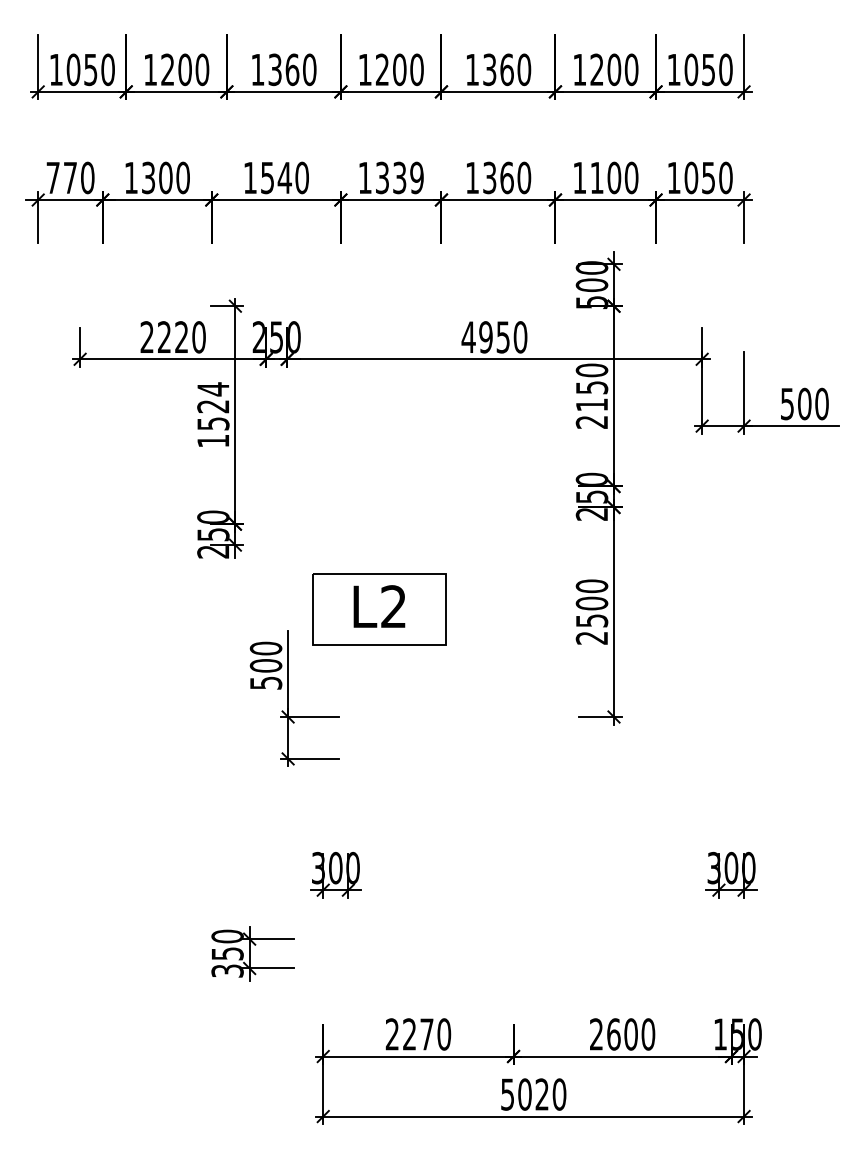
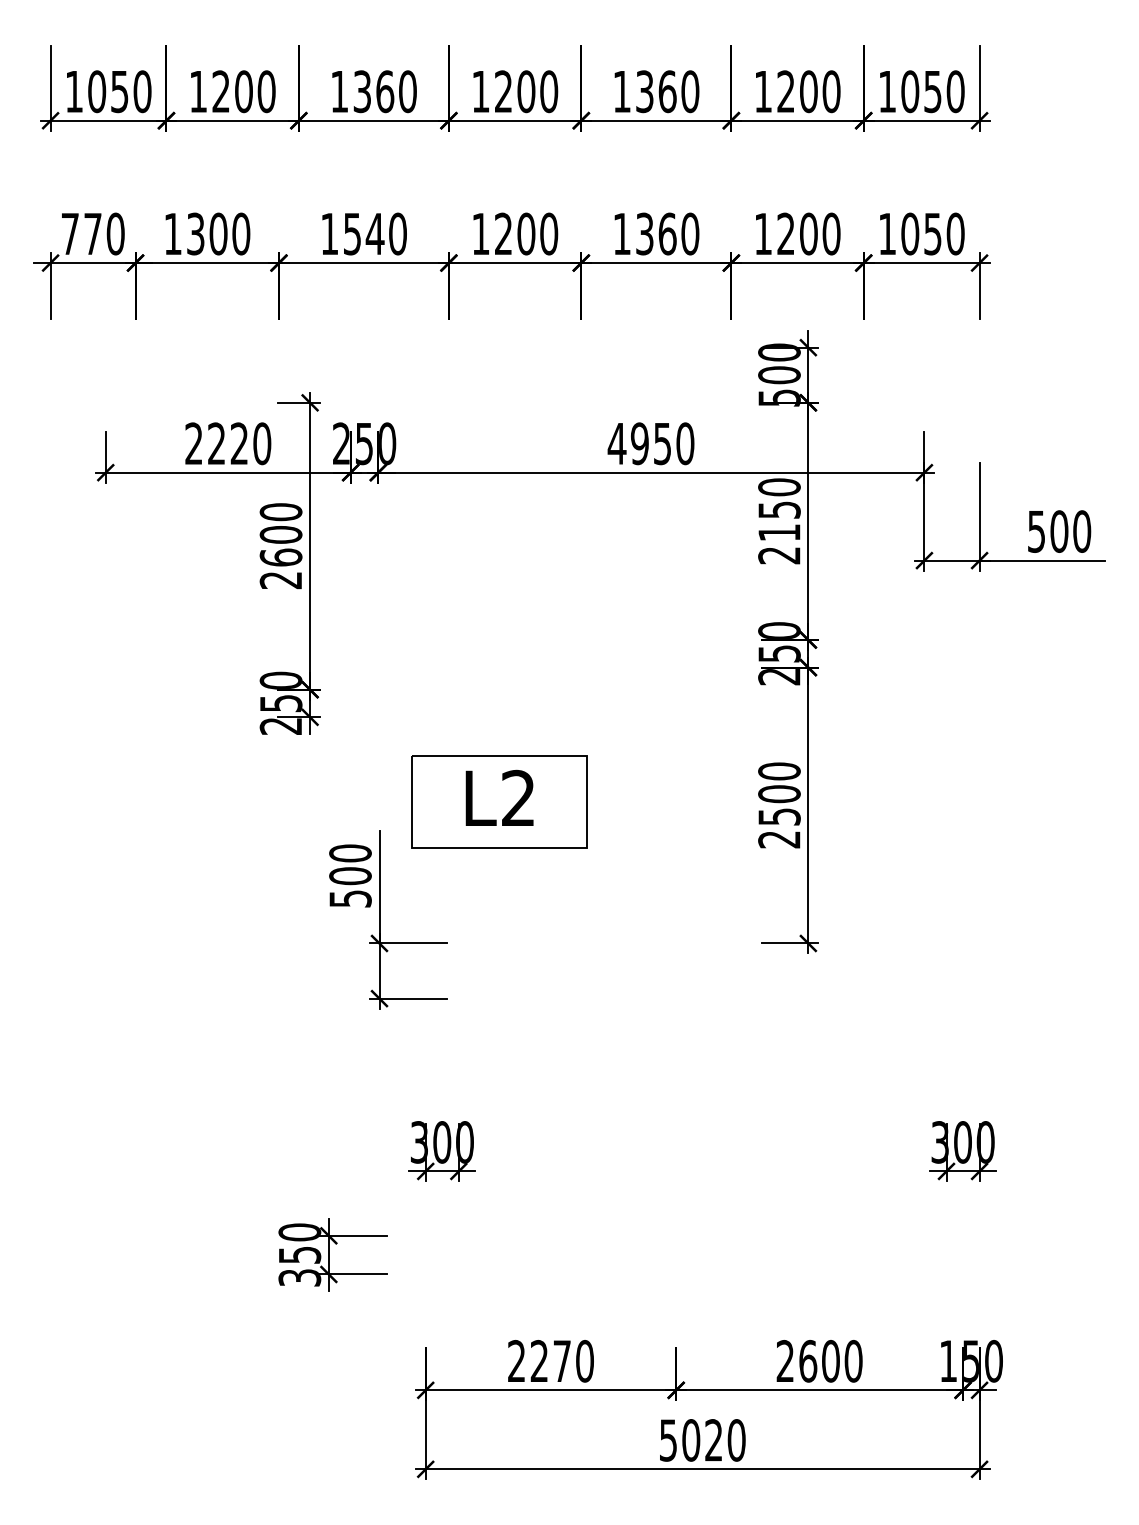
text: (399, 177) -> (526, 233), 1339 -> 1200
text: (596, 177) -> (785, 233), 1100 -> 1200
text: (212, 414) -> (280, 545), 1524 -> 2600

